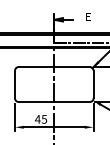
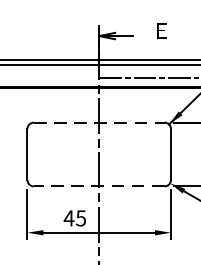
line: (54, 67) -> (99, 123), solid -> dashed
line: (54, 101) -> (99, 185), solid -> dashed

